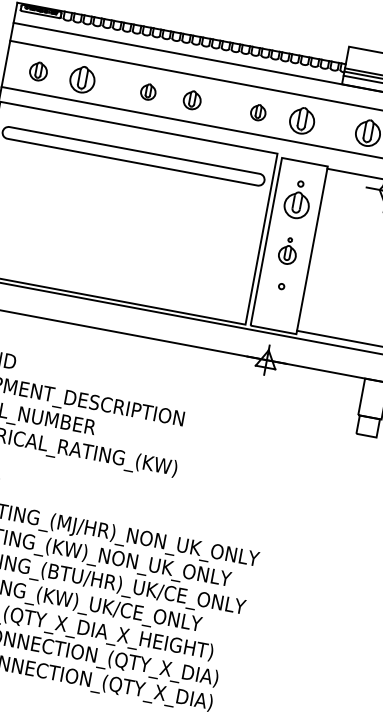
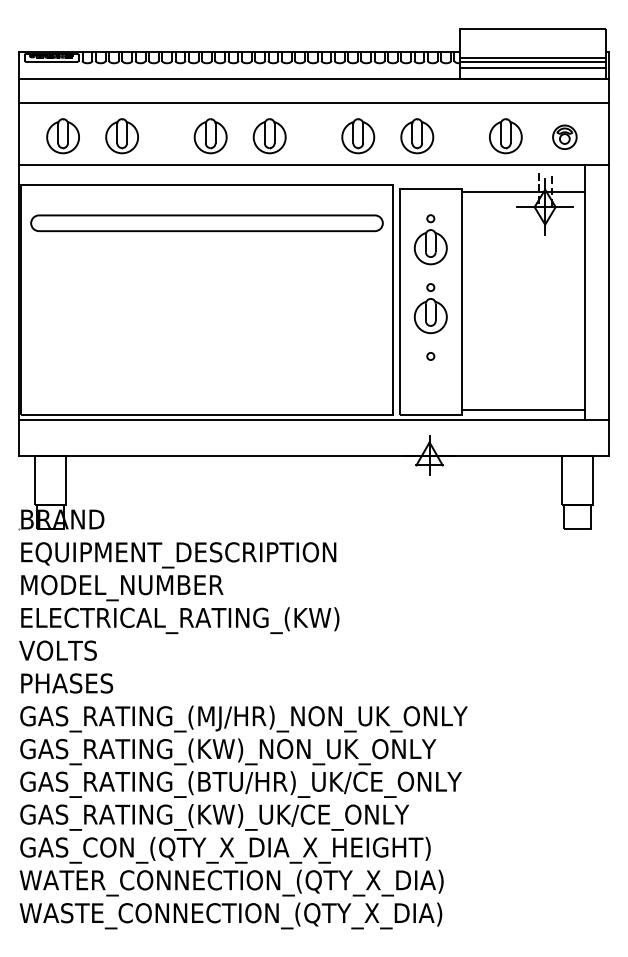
part: (38, 71) -> (62, 136), size x1.43
part: (148, 92) -> (210, 136), size x1.67
part: (192, 100) -> (269, 136), size x1.43
part: (258, 112) -> (358, 136), size x1.67
part: (288, 250) -> (430, 308), size x1.43

